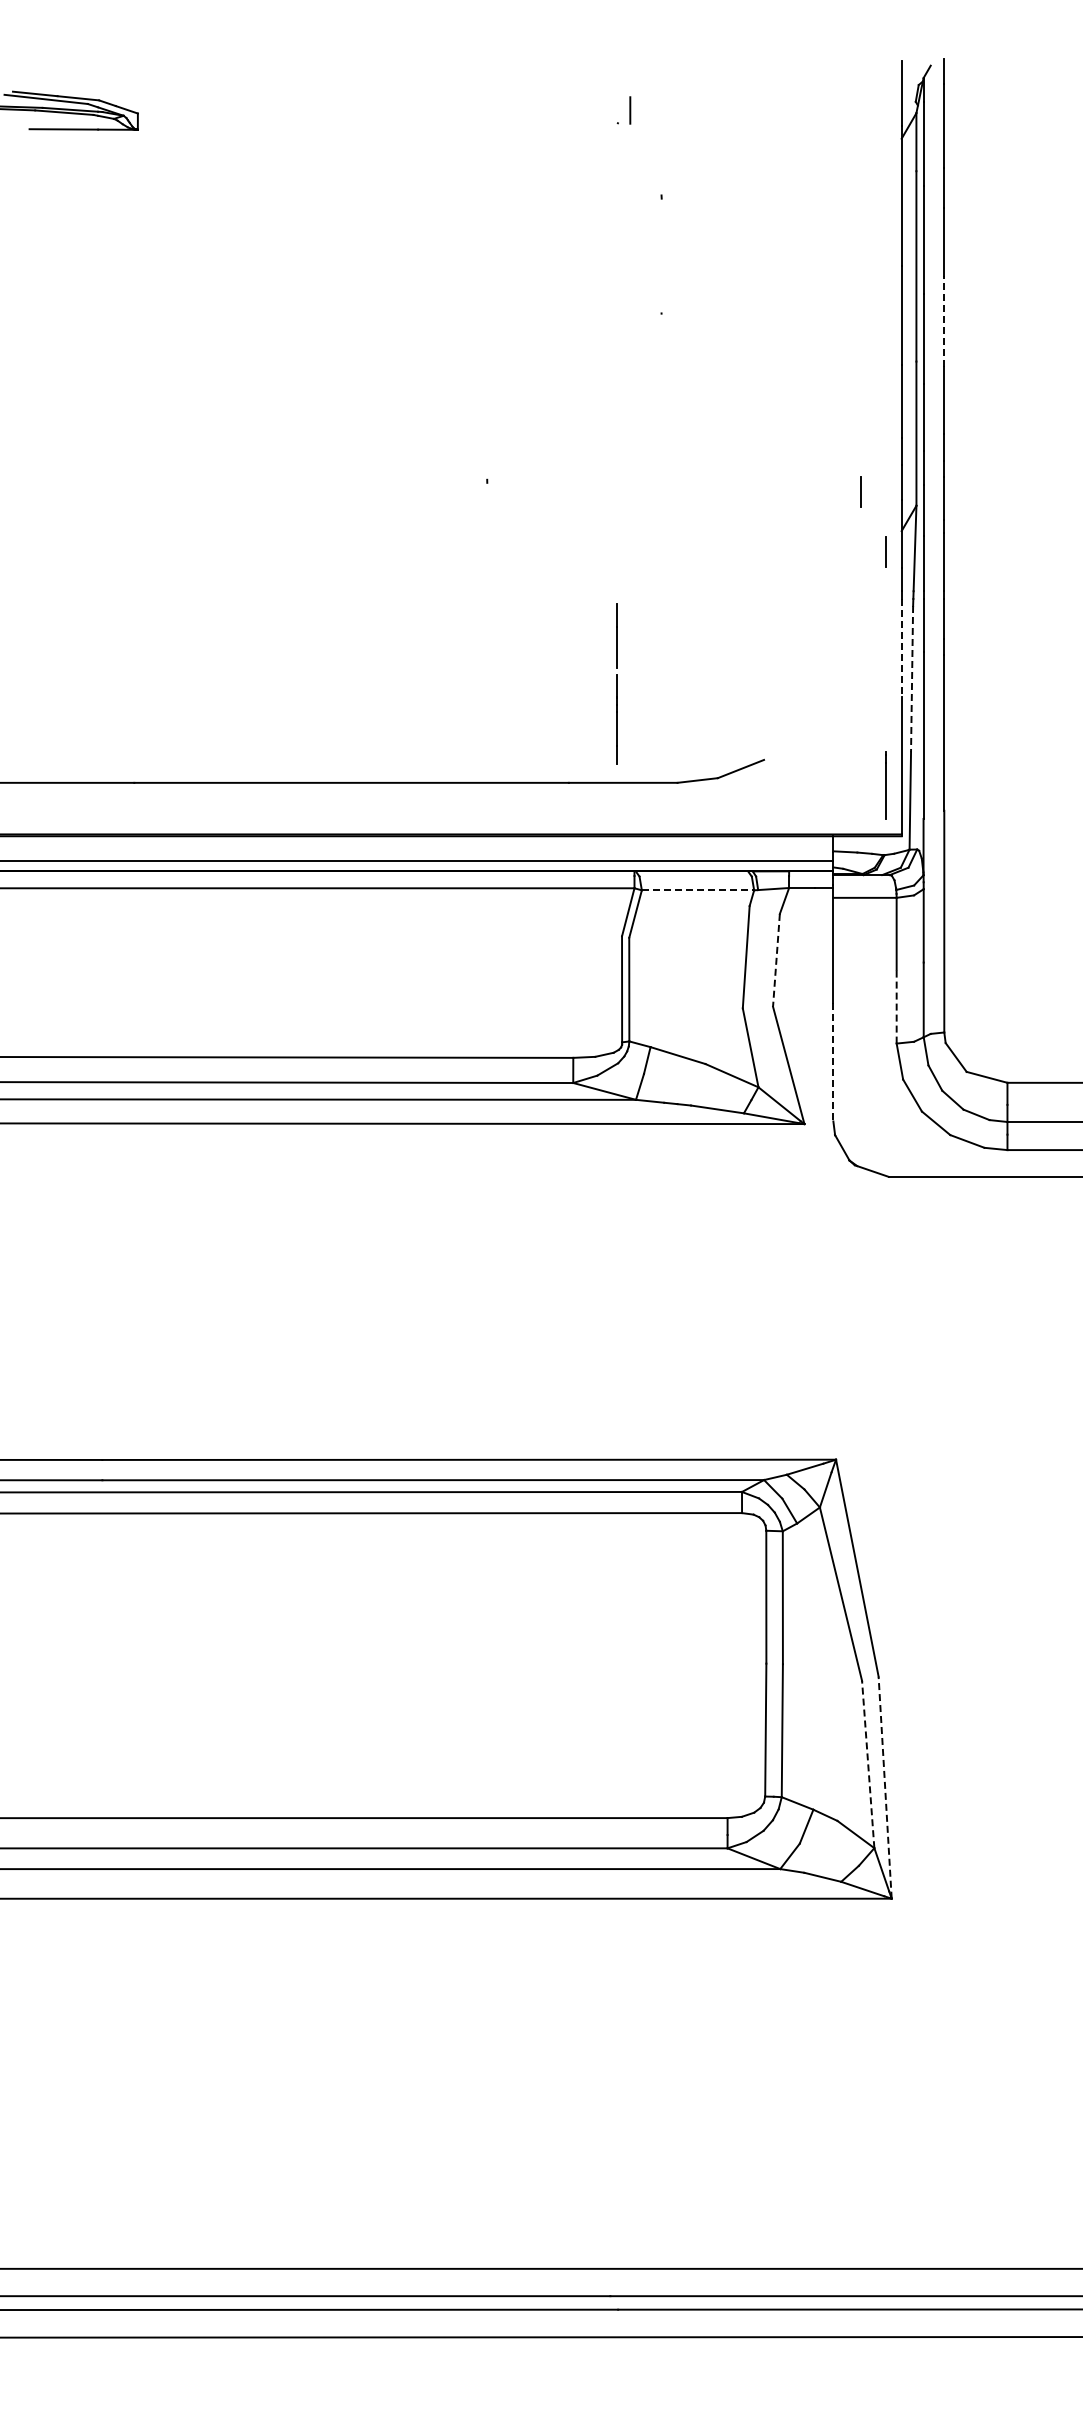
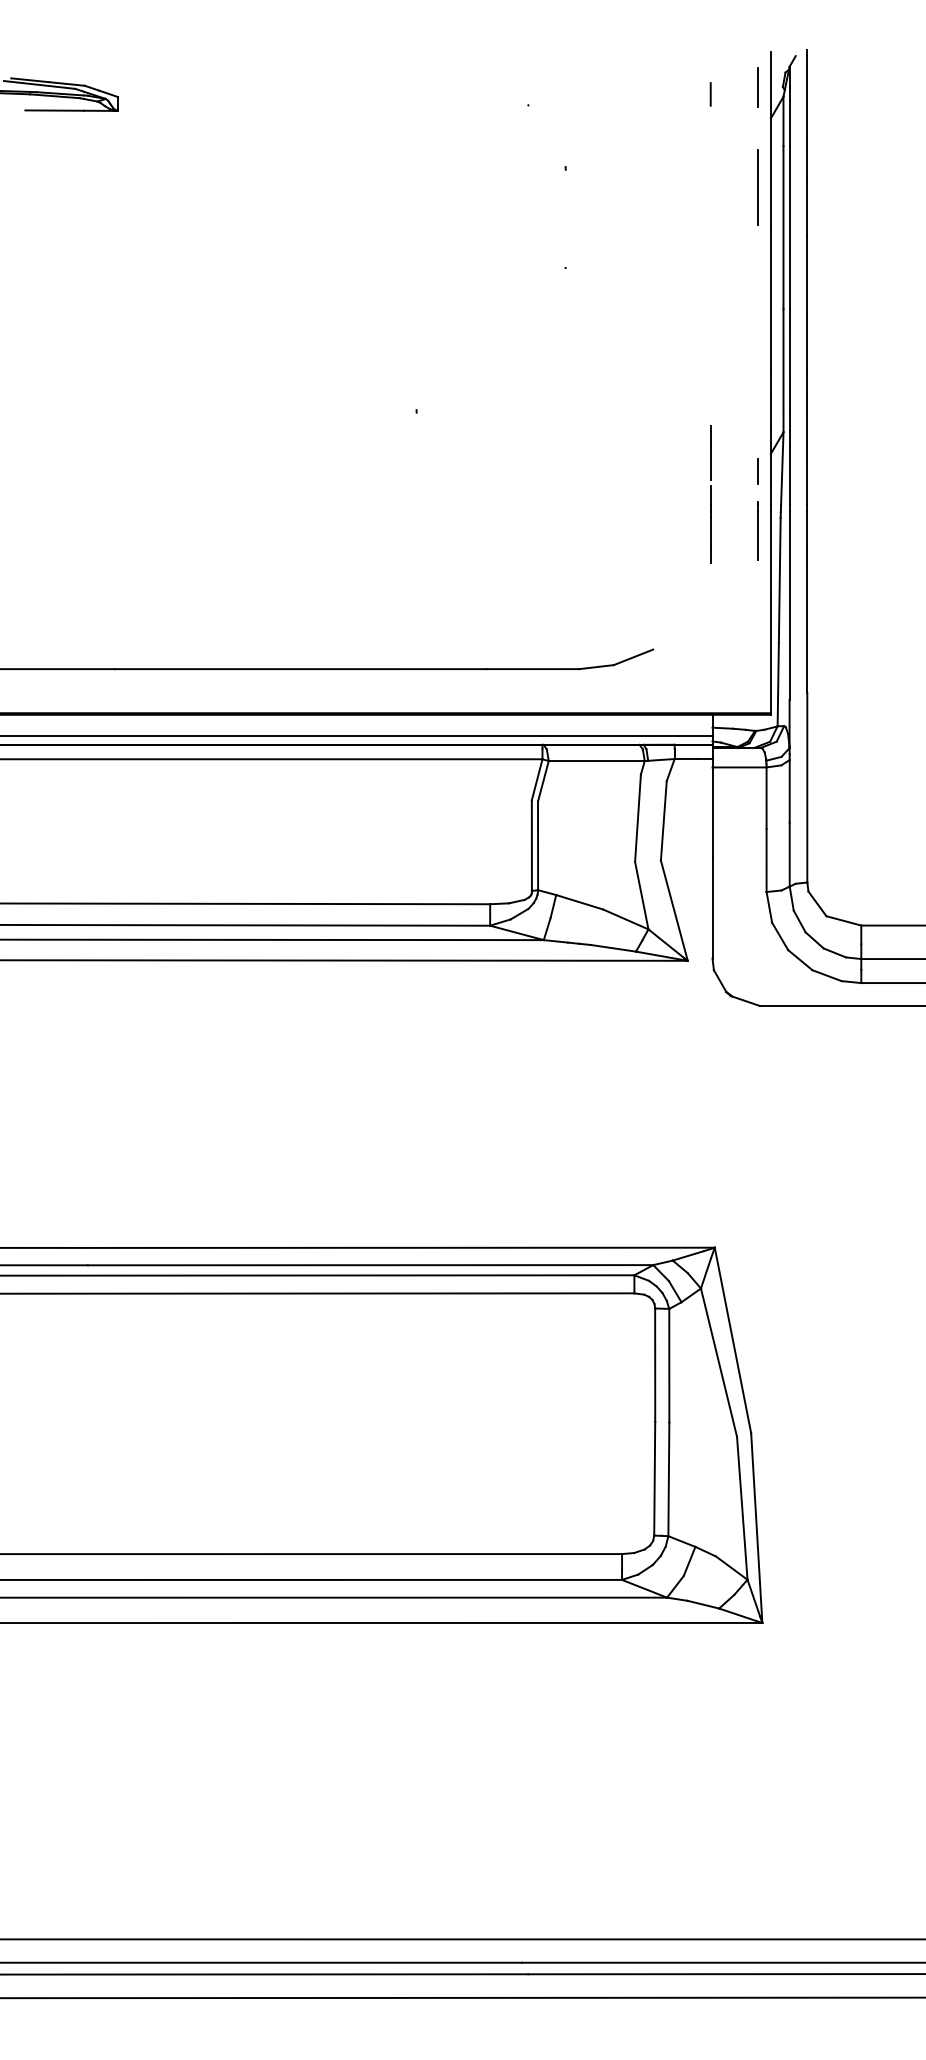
line: (885, 101) -> (757, 86), added
line: (630, 110) -> (710, 94), moved
line: (886, 218) -> (757, 186), added
line: (944, 321) -> (807, 274), dashed -> solid
line: (860, 491) -> (735, 420), removed
line: (901, 648) -> (770, 554), dashed -> solid
line: (912, 679) -> (780, 580), dashed -> solid
line: (616, 683) -> (710, 493), moved
line: (885, 785) -> (757, 531), moved
line: (698, 890) -> (597, 761), dashed -> solid
line: (776, 960) -> (663, 821), dashed -> solid
line: (896, 1006) -> (766, 860), dashed -> solid
line: (833, 1062) -> (712, 908), dashed -> solid
line: (868, 1764) -> (742, 1508), dashed -> solid
line: (885, 1787) -> (757, 1527), dashed -> solid

